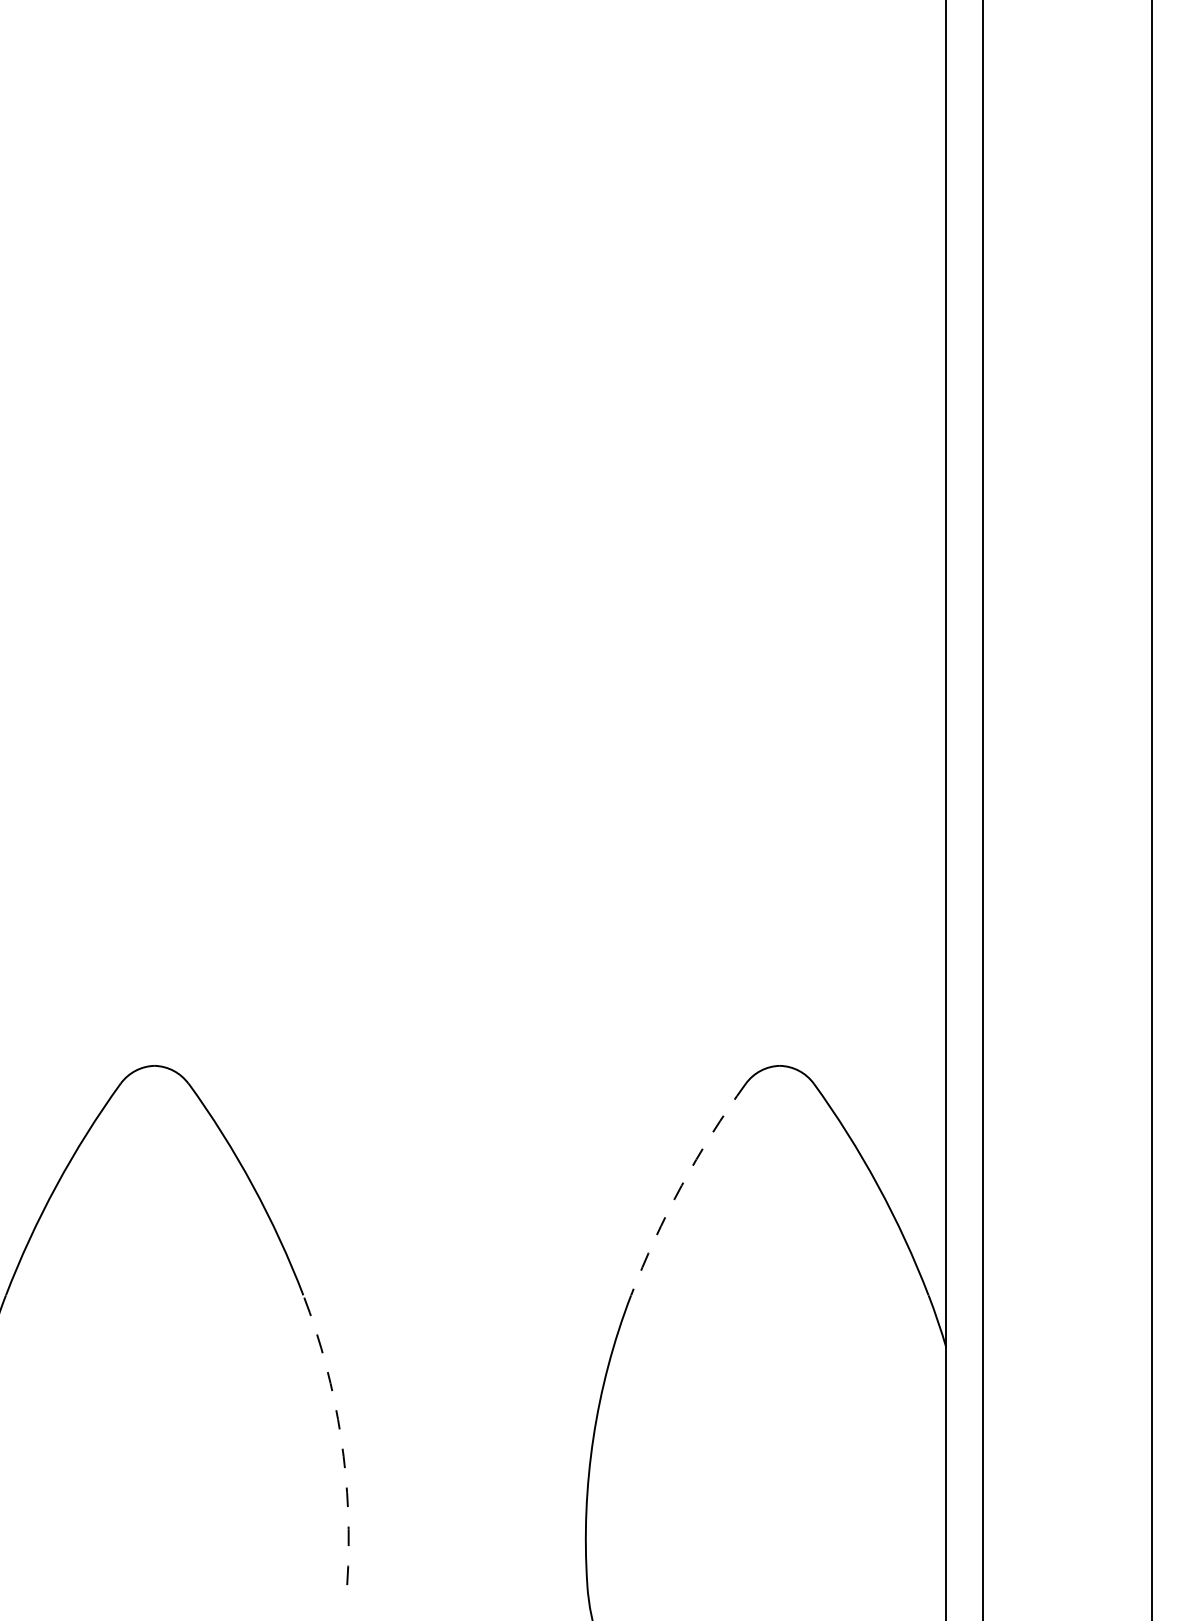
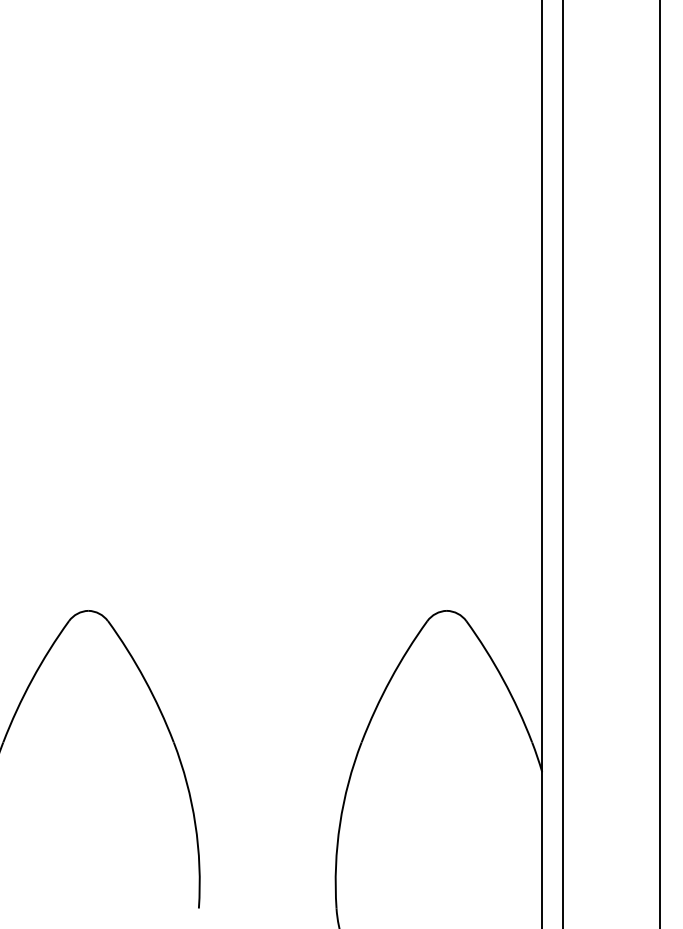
arc: (681, 1185) -> (390, 679), dashed -> solid
arc: (341, 1438) -> (195, 824), dashed -> solid

